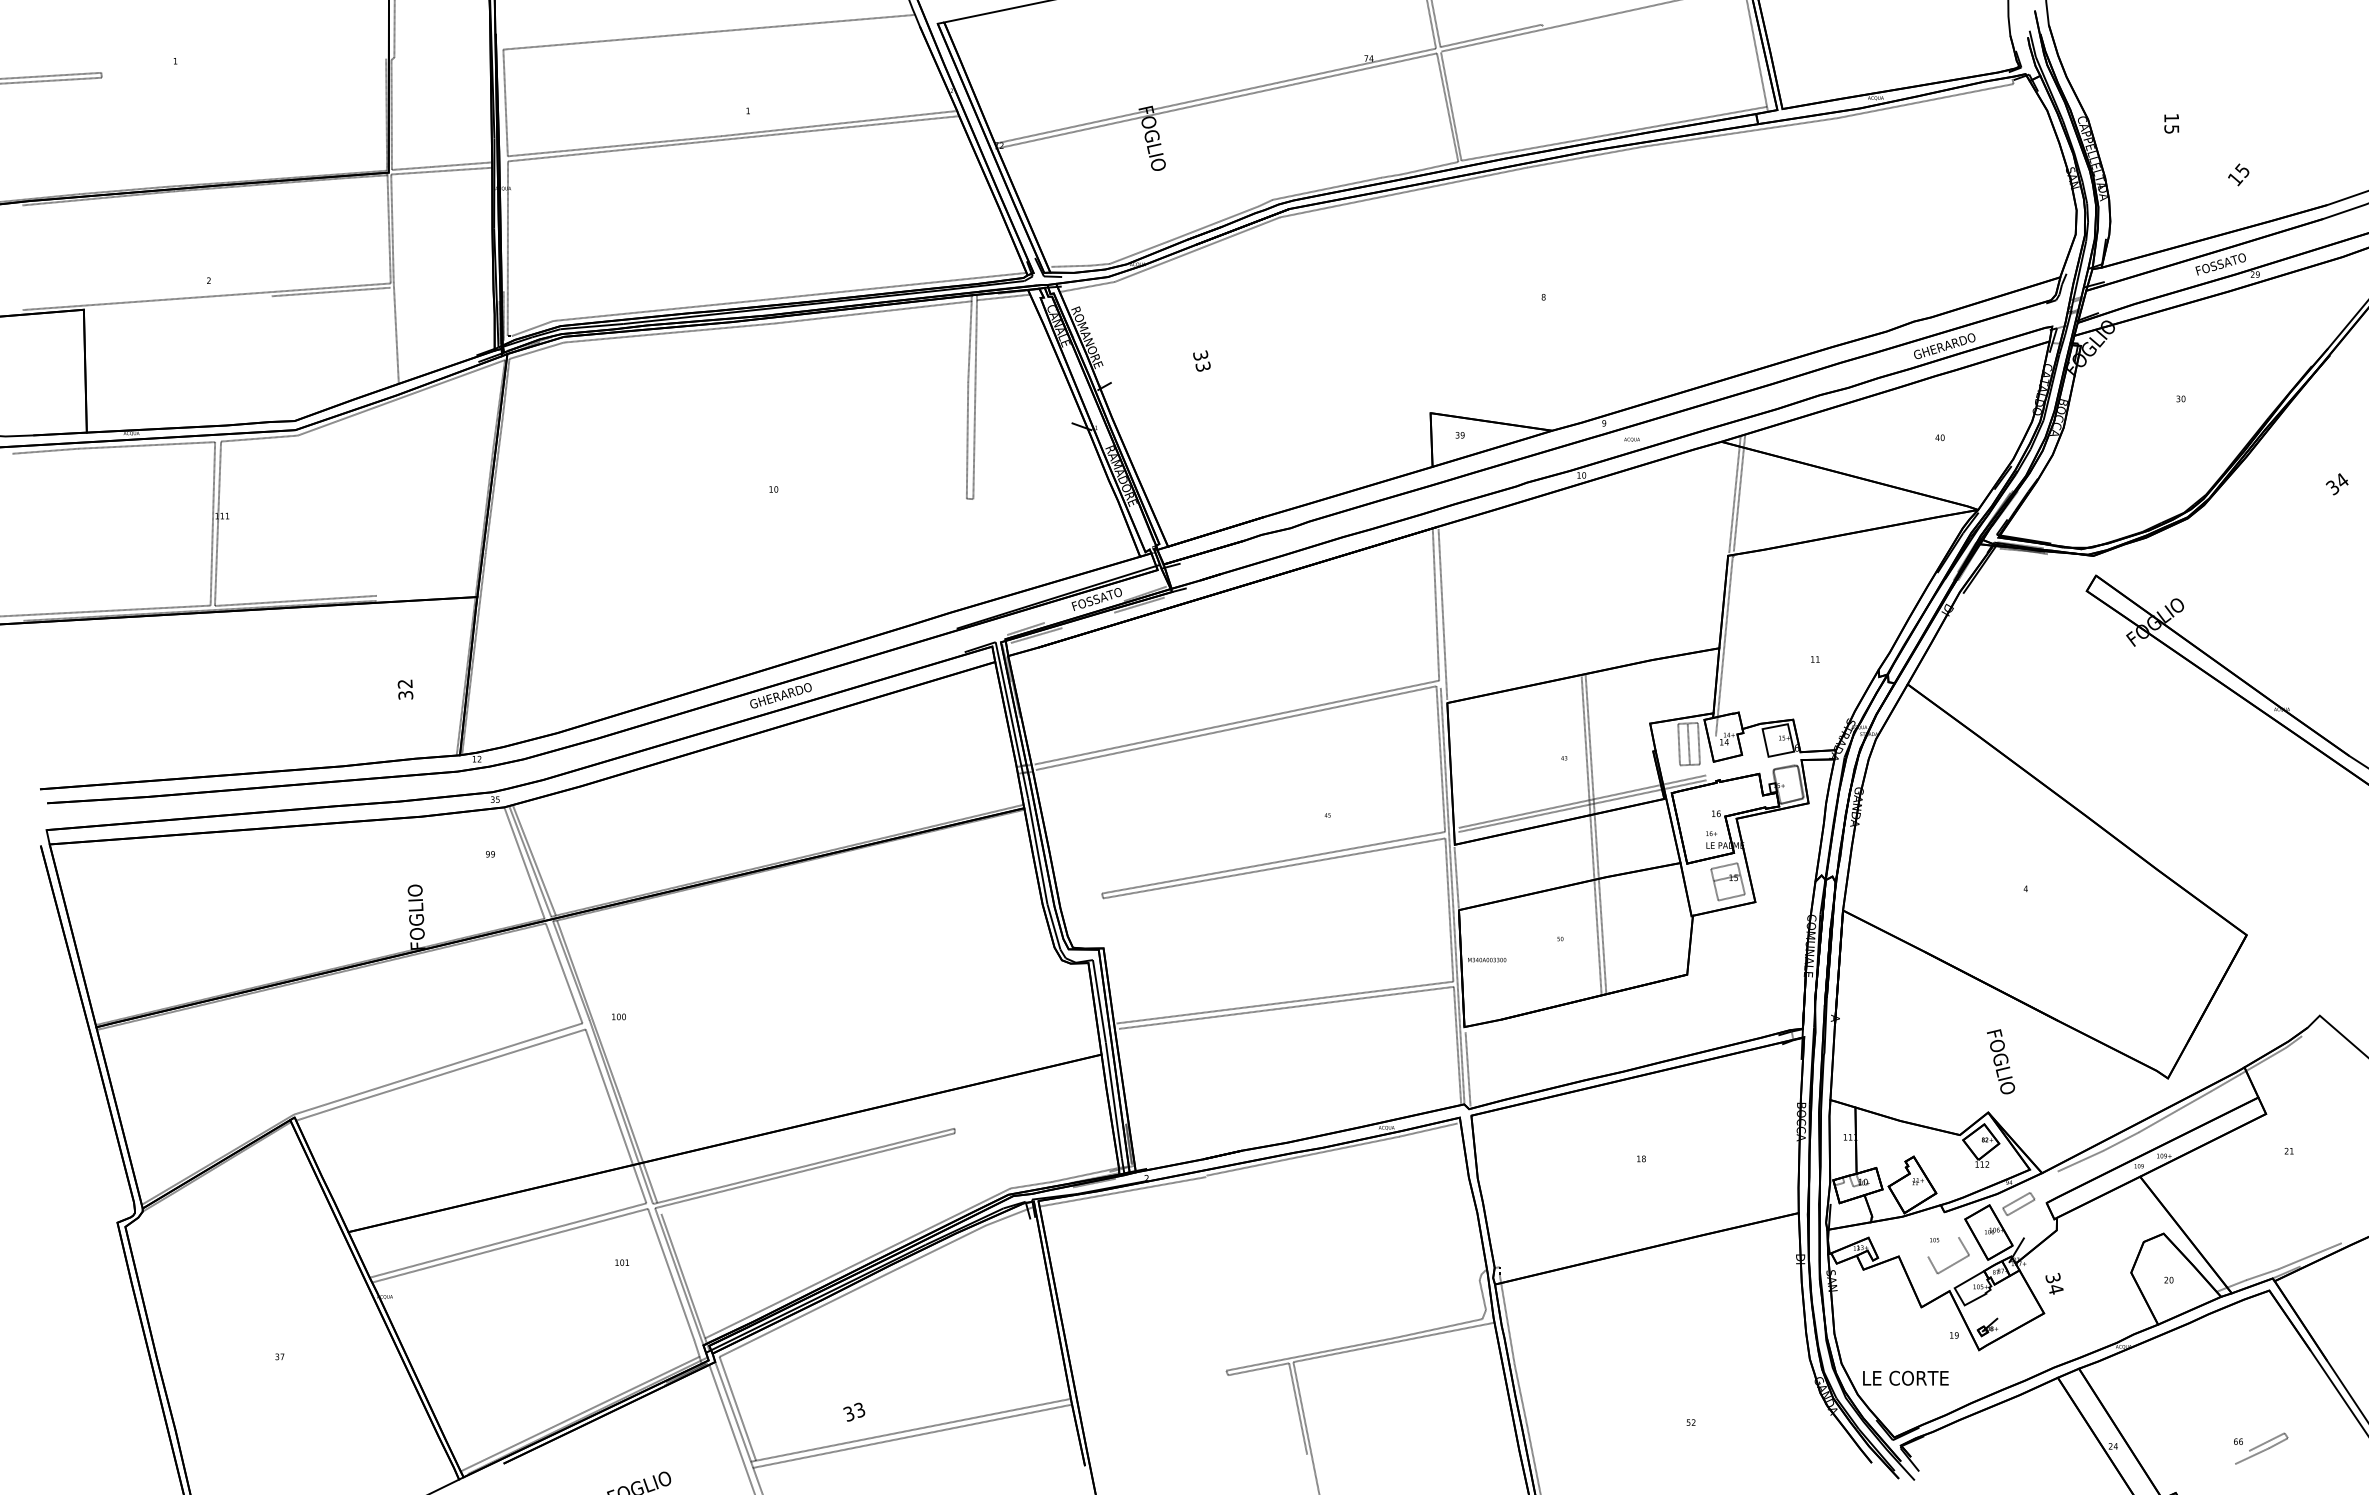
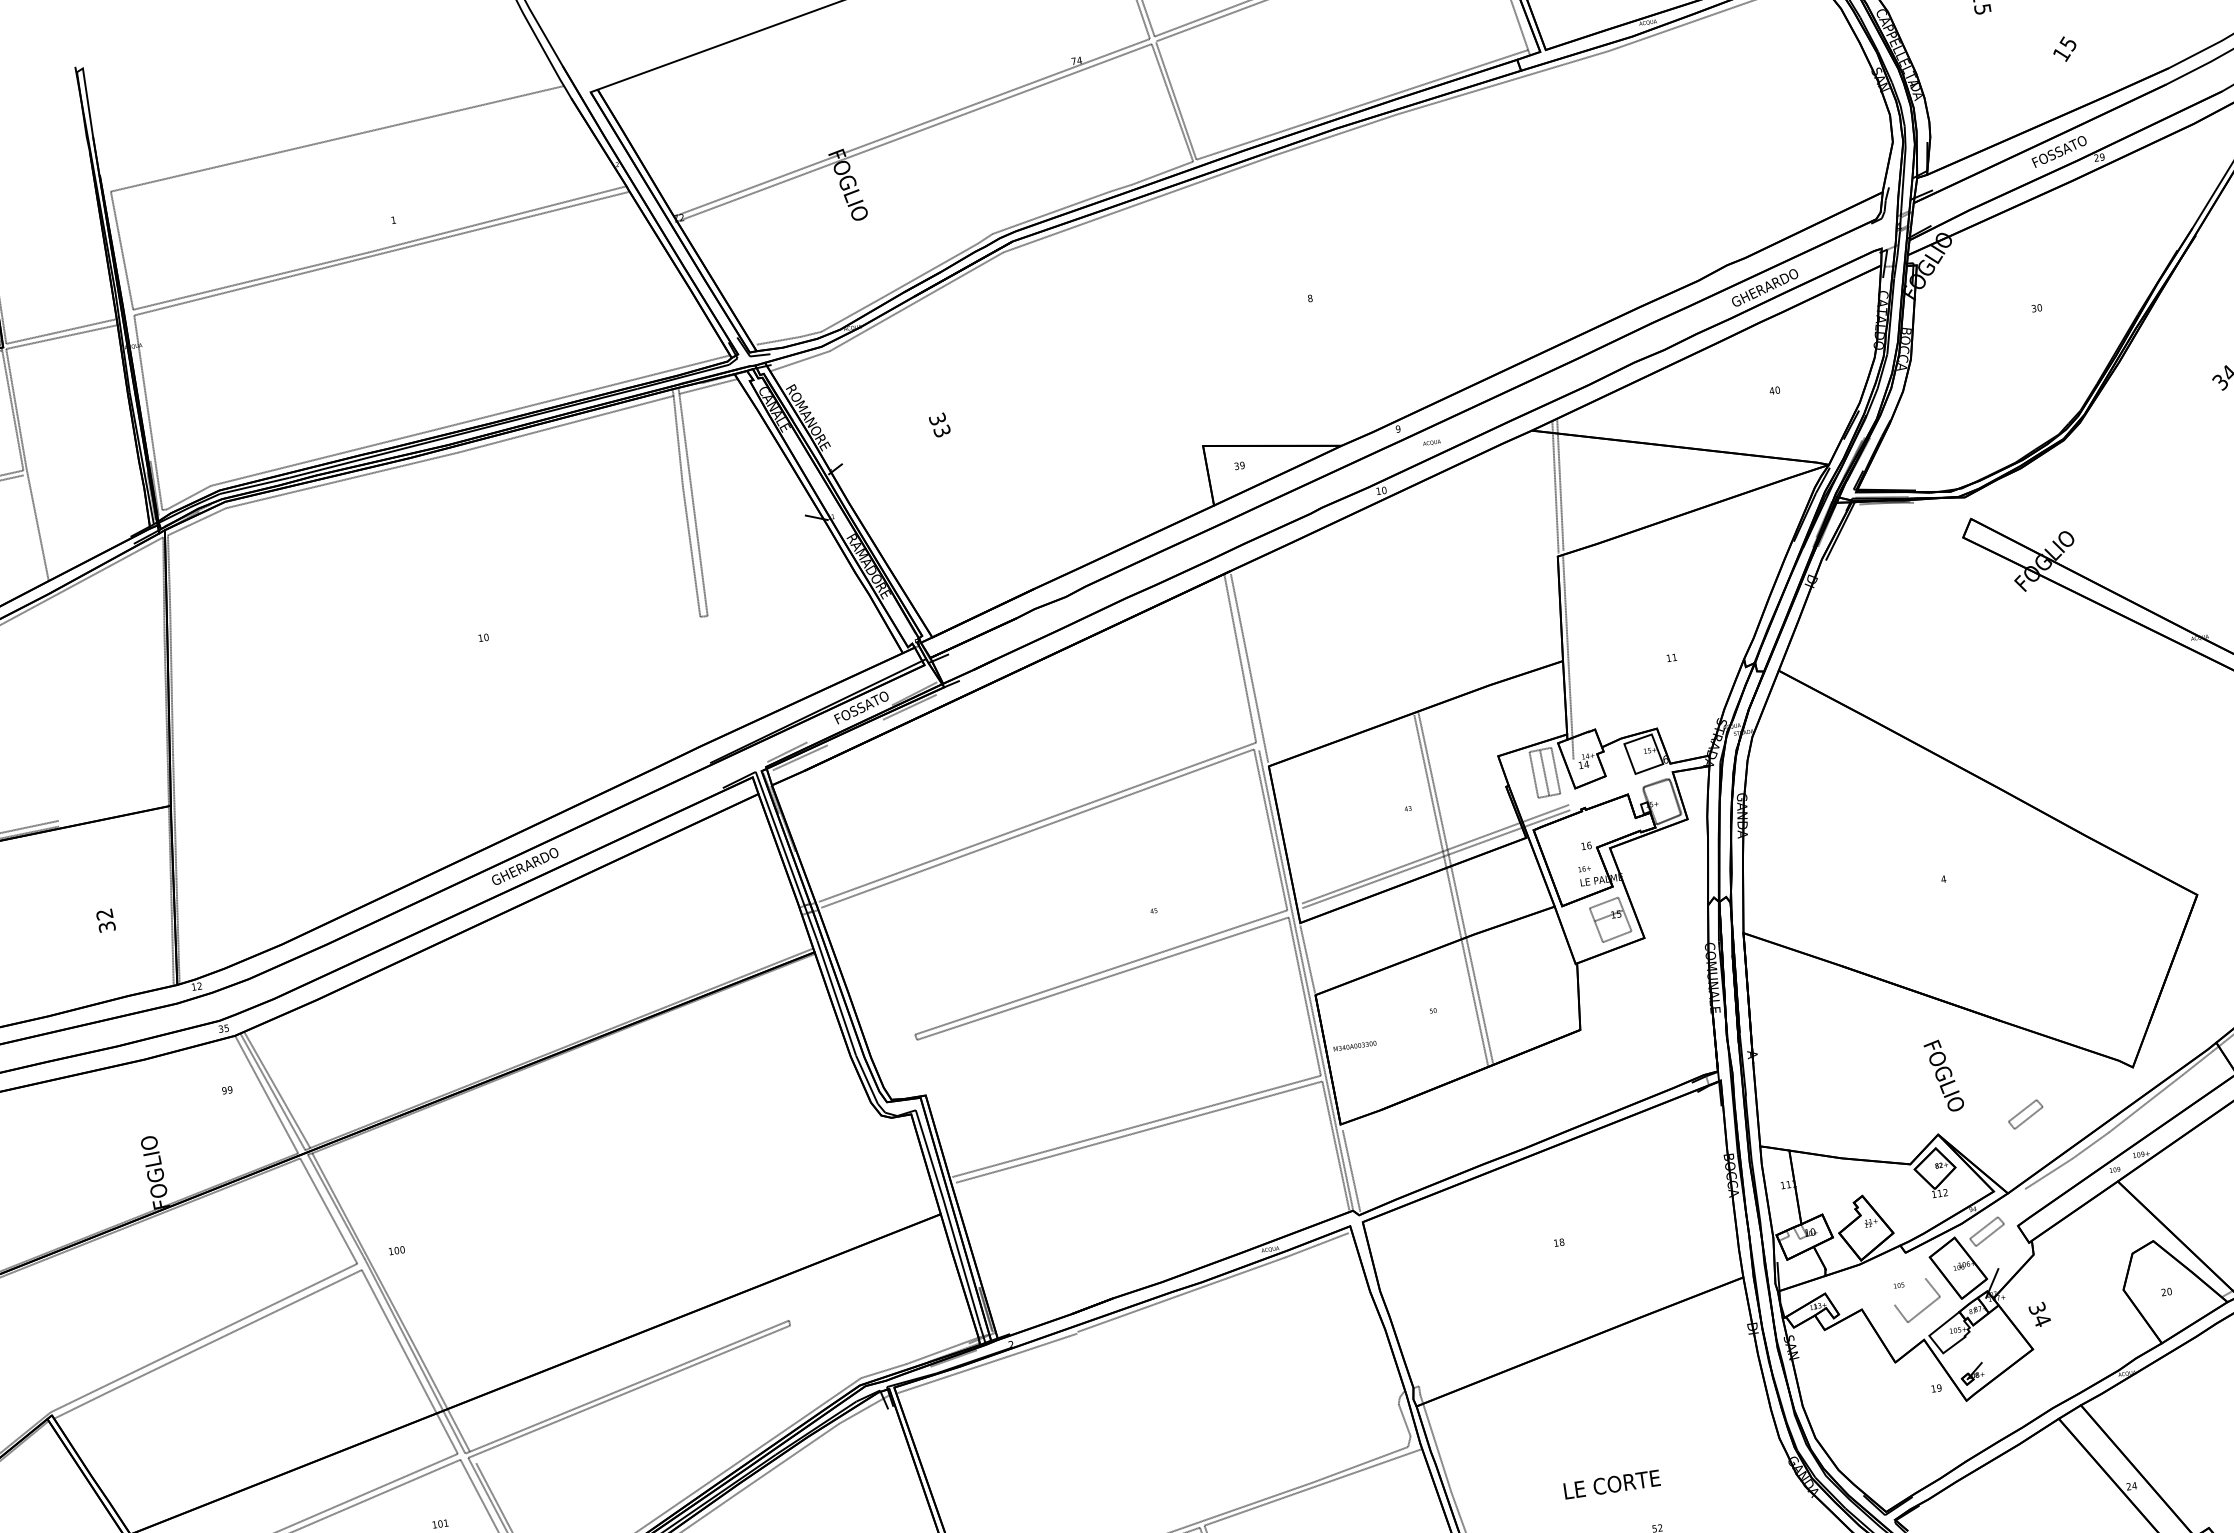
part: (2067, 1105) -> (2025, 1113), added
text: (1905, 1377) -> (1611, 1483), moved

